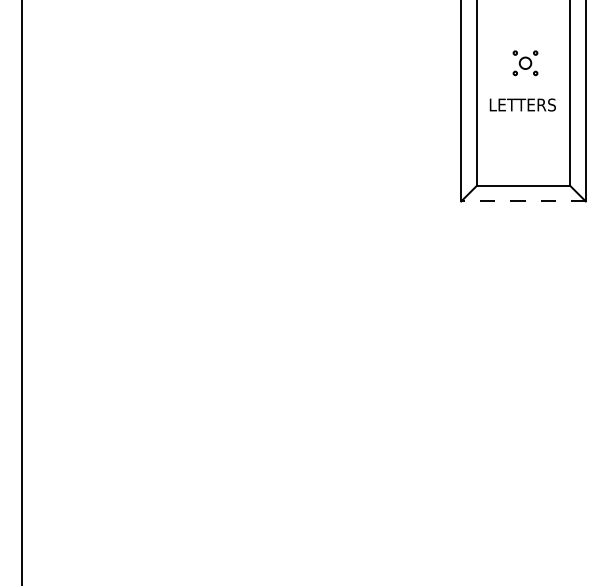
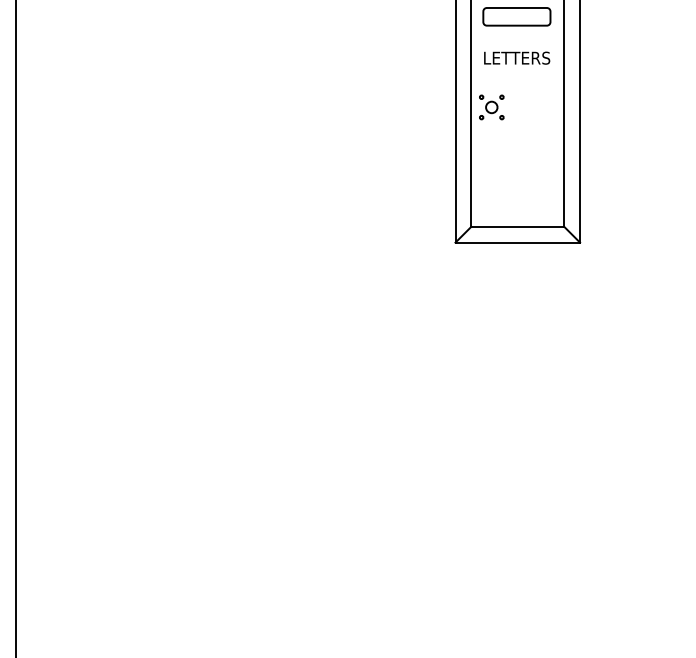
part: (525, 63) -> (491, 107), moved
text: (523, 104) -> (517, 57), moved
line: (523, 201) -> (517, 242), dashed -> solid

